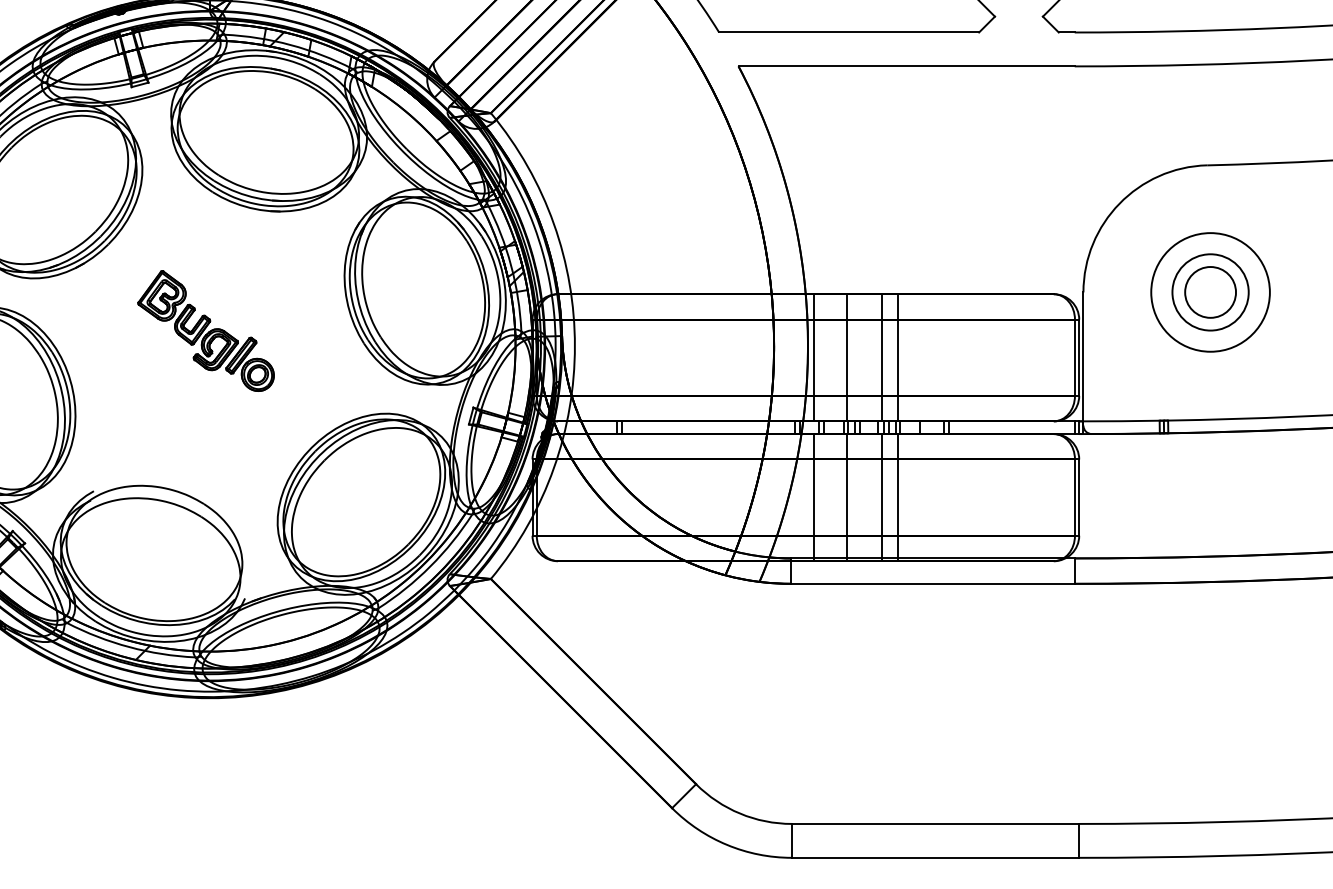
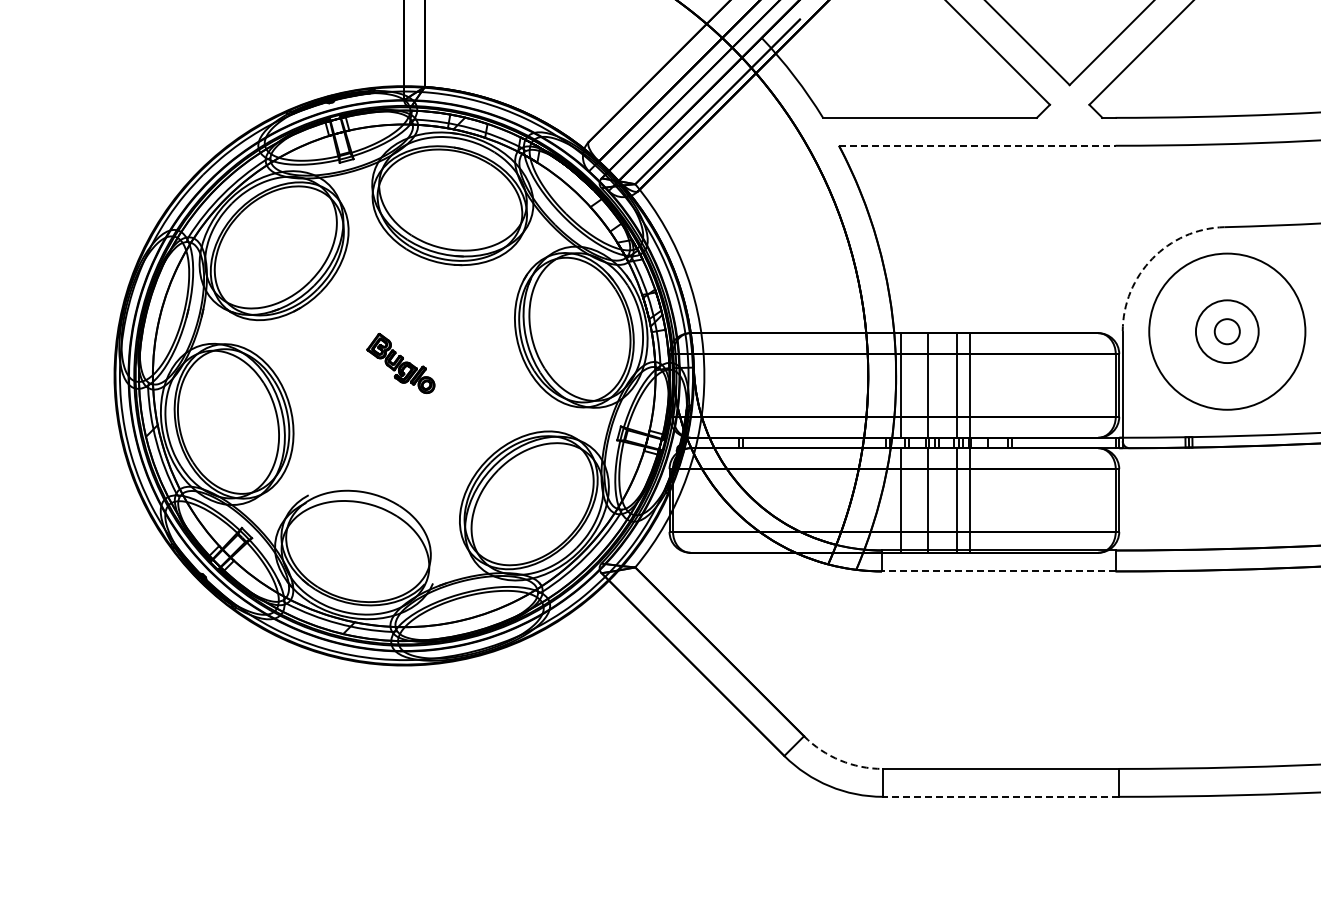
line: (906, 66) -> (977, 145), solid -> dashed
arc: (1119, 203) -> (1152, 258), solid -> dashed
circle: (1210, 292) -> (1227, 331), size x0.6
circle: (1210, 292) -> (1227, 331), size x1.6
part: (205, 331) -> (400, 363), size x0.6
line: (932, 583) -> (998, 571), solid -> dashed
arc: (740, 813) -> (840, 760), solid -> dashed
line: (934, 857) -> (1000, 796), solid -> dashed

